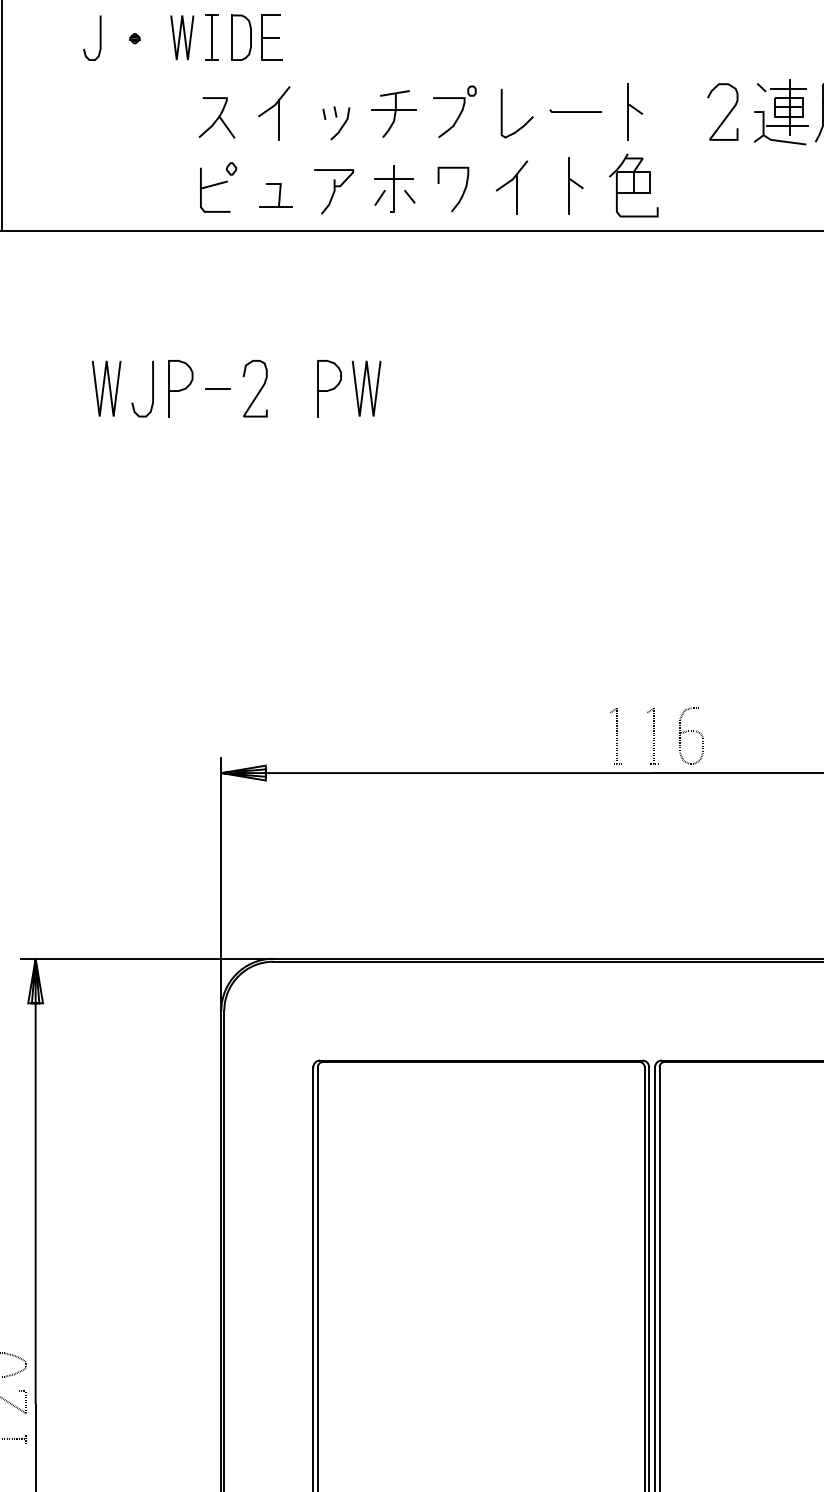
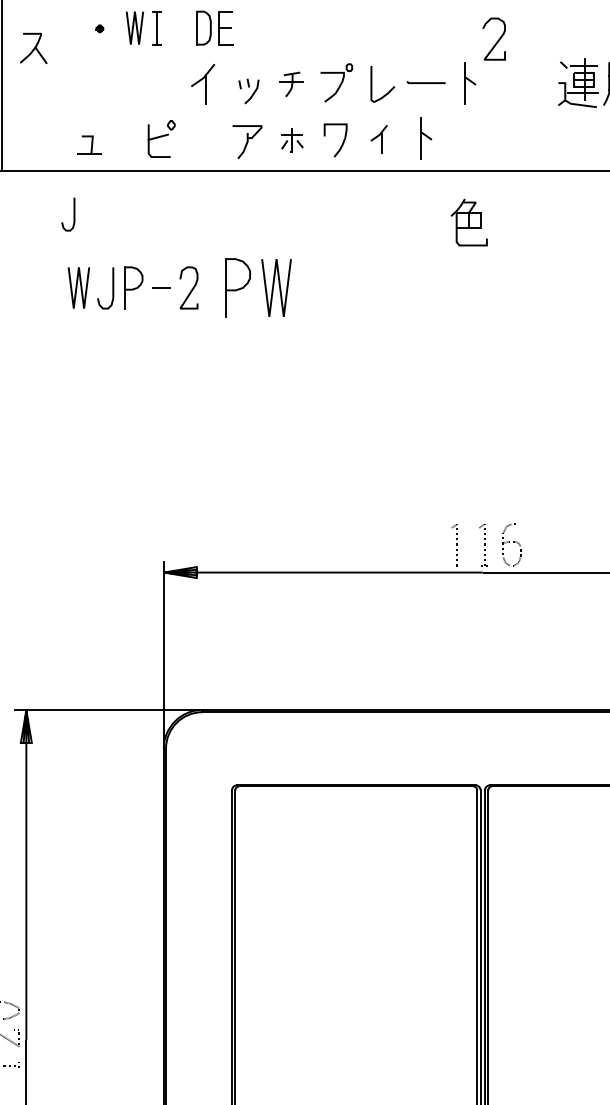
part: (255, 36) -> (214, 27), moved
curve: (99, 38) -> (73, 214), moved
part: (393, 113) -> (291, 84), size x0.7
curve: (726, 115) -> (496, 41), moved
part: (216, 117) -> (33, 48), moved
part: (632, 185) -> (468, 222), moved
part: (512, 188) -> (379, 139), size x0.7
part: (395, 189) -> (292, 140), size x0.7
part: (276, 194) -> (89, 144), moved
part: (349, 388) -> (258, 287), size x1.4

